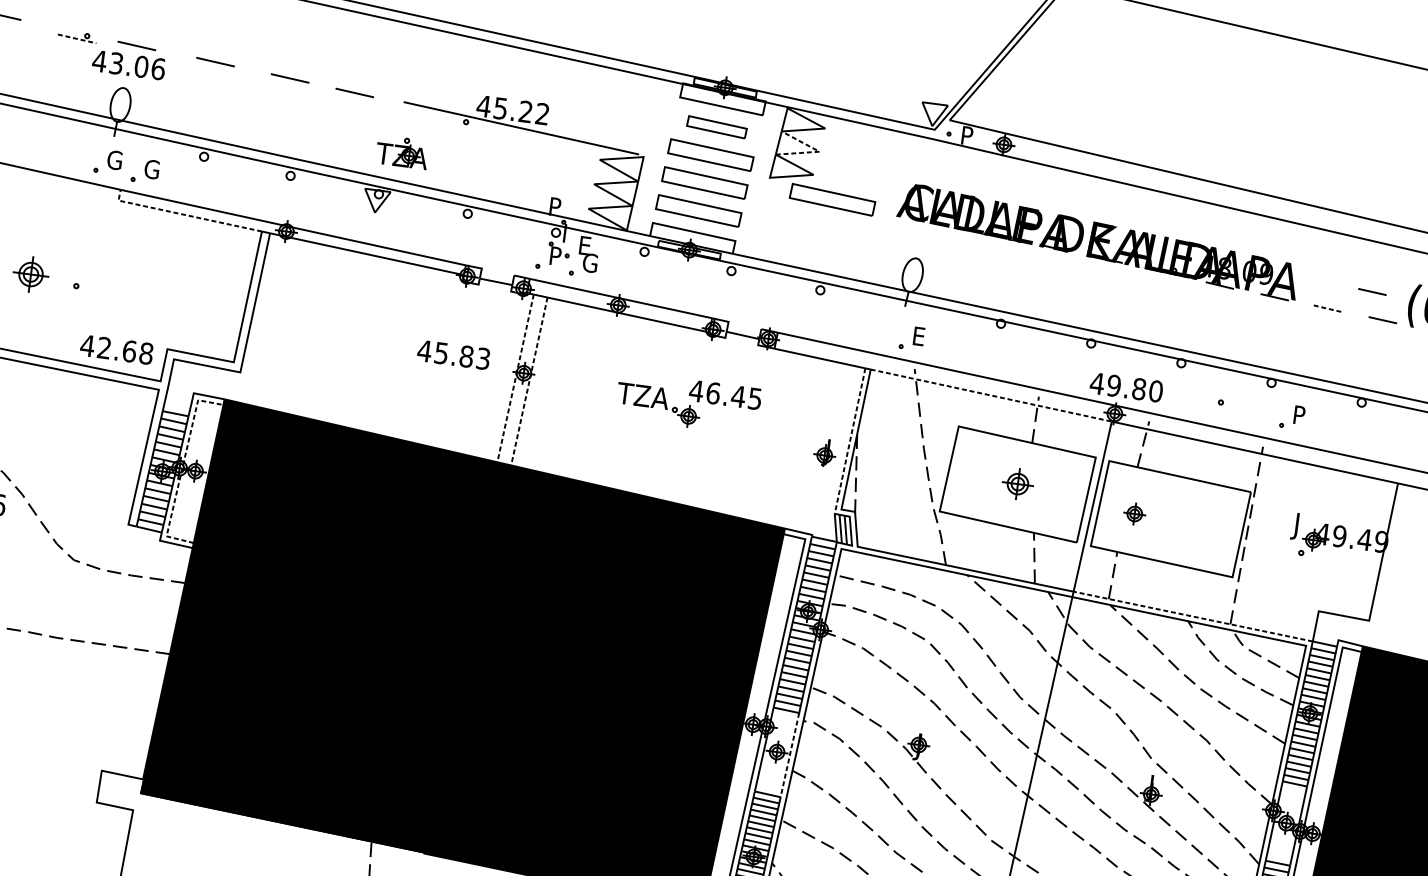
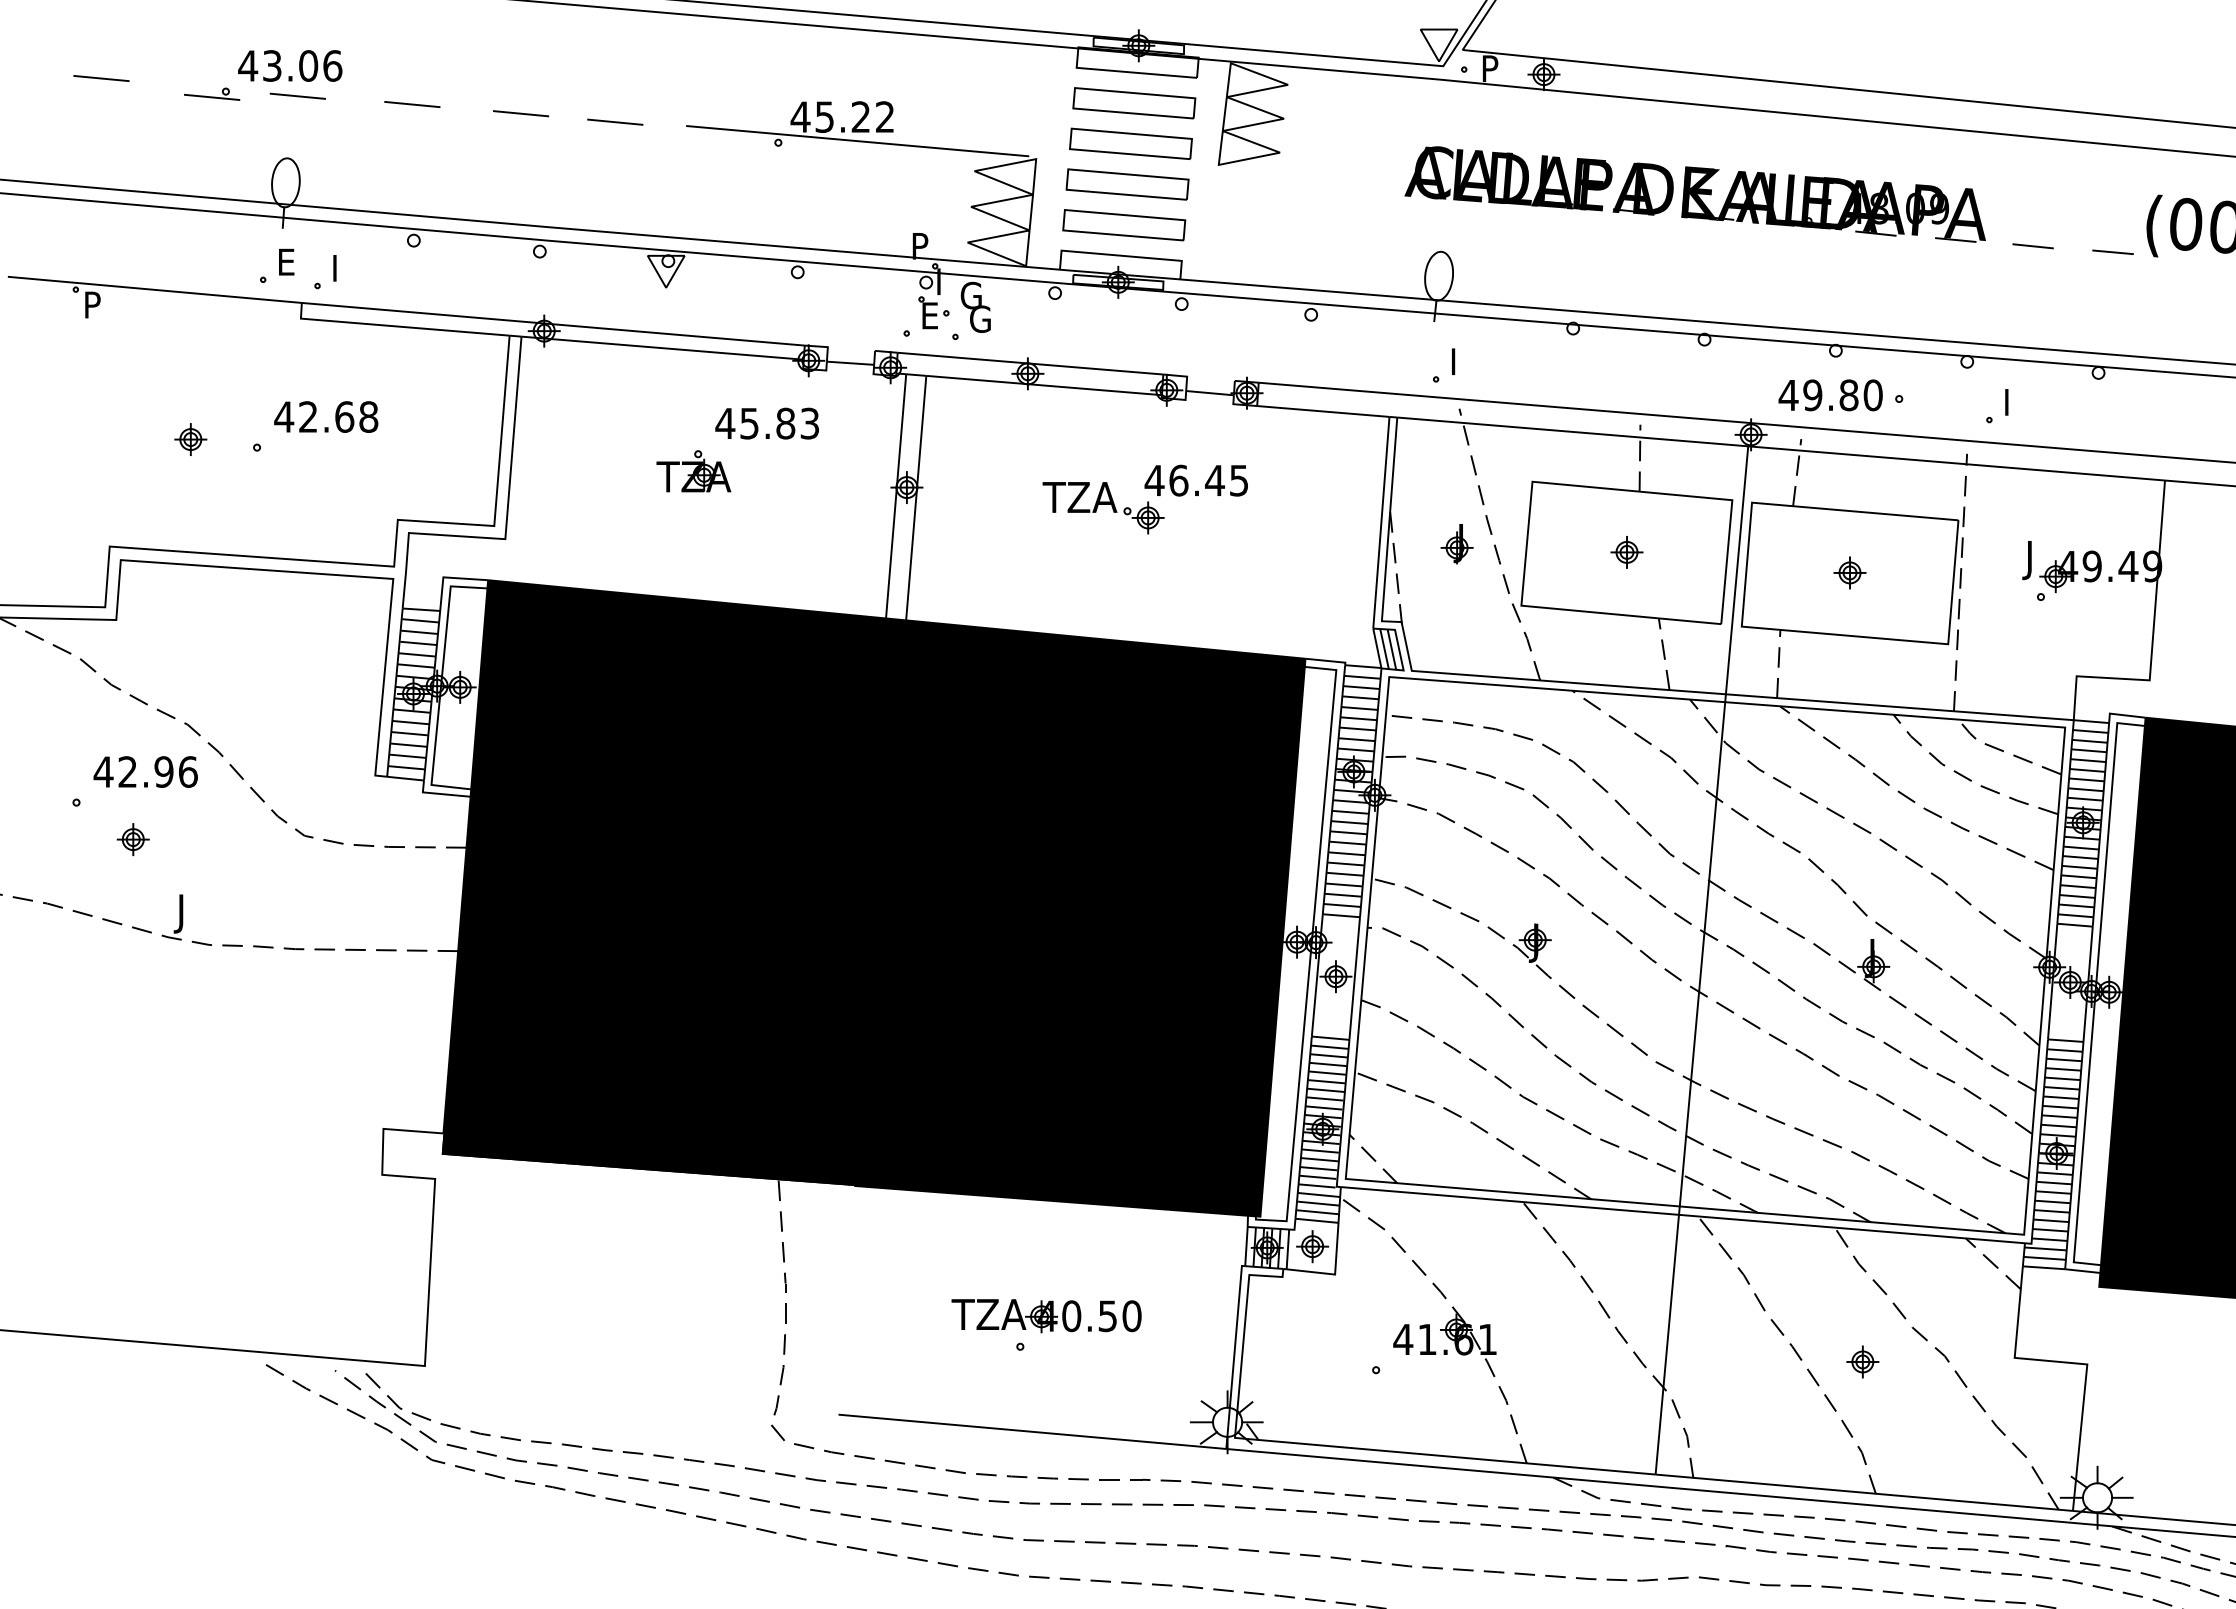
line: (77, 39) -> (212, 97), dashed -> solid
text: (129, 64) -> (290, 65), moved
part: (717, 127) -> (1134, 103), size x1.43
line: (819, 151) -> (1284, 118), dashed -> solid
part: (402, 152) -> (693, 471), moved
text: (114, 159) -> (287, 261), G -> E
text: (152, 169) -> (342, 268), G -> I
part: (832, 199) -> (1311, 184), removed
line: (184, 214) -> (396, 326), dashed -> solid
text: (585, 245) -> (970, 295), E -> G
text: (556, 256) -> (931, 315), P -> E
part: (30, 274) -> (190, 439), size x0.62
line: (1372, 291) -> (2092, 213), removed
line: (1328, 308) -> (2033, 246), dashed -> solid
text: (920, 336) -> (1461, 361), E -> I
text: (117, 349) -> (326, 416), moved
text: (453, 354) -> (766, 423), moved
line: (515, 378) -> (896, 496), dashed -> solid
line: (529, 381) -> (916, 498), dashed -> solid
text: (1126, 387) -> (1830, 395), moved
line: (991, 395) -> (1573, 431), dashed -> solid
text: (1301, 411) -> (2014, 396), P -> I
line: (850, 441) -> (1381, 523), dashed -> solid
part: (824, 453) -> (1456, 544), moved
line: (182, 468) -> (441, 686), dashed -> solid
part: (1017, 484) -> (1626, 552), size x0.71
part: (1134, 513) -> (1849, 572), moved
line: (1192, 616) -> (1899, 707), dashed -> solid
line: (789, 755) -> (1354, 978), dashed -> solid

